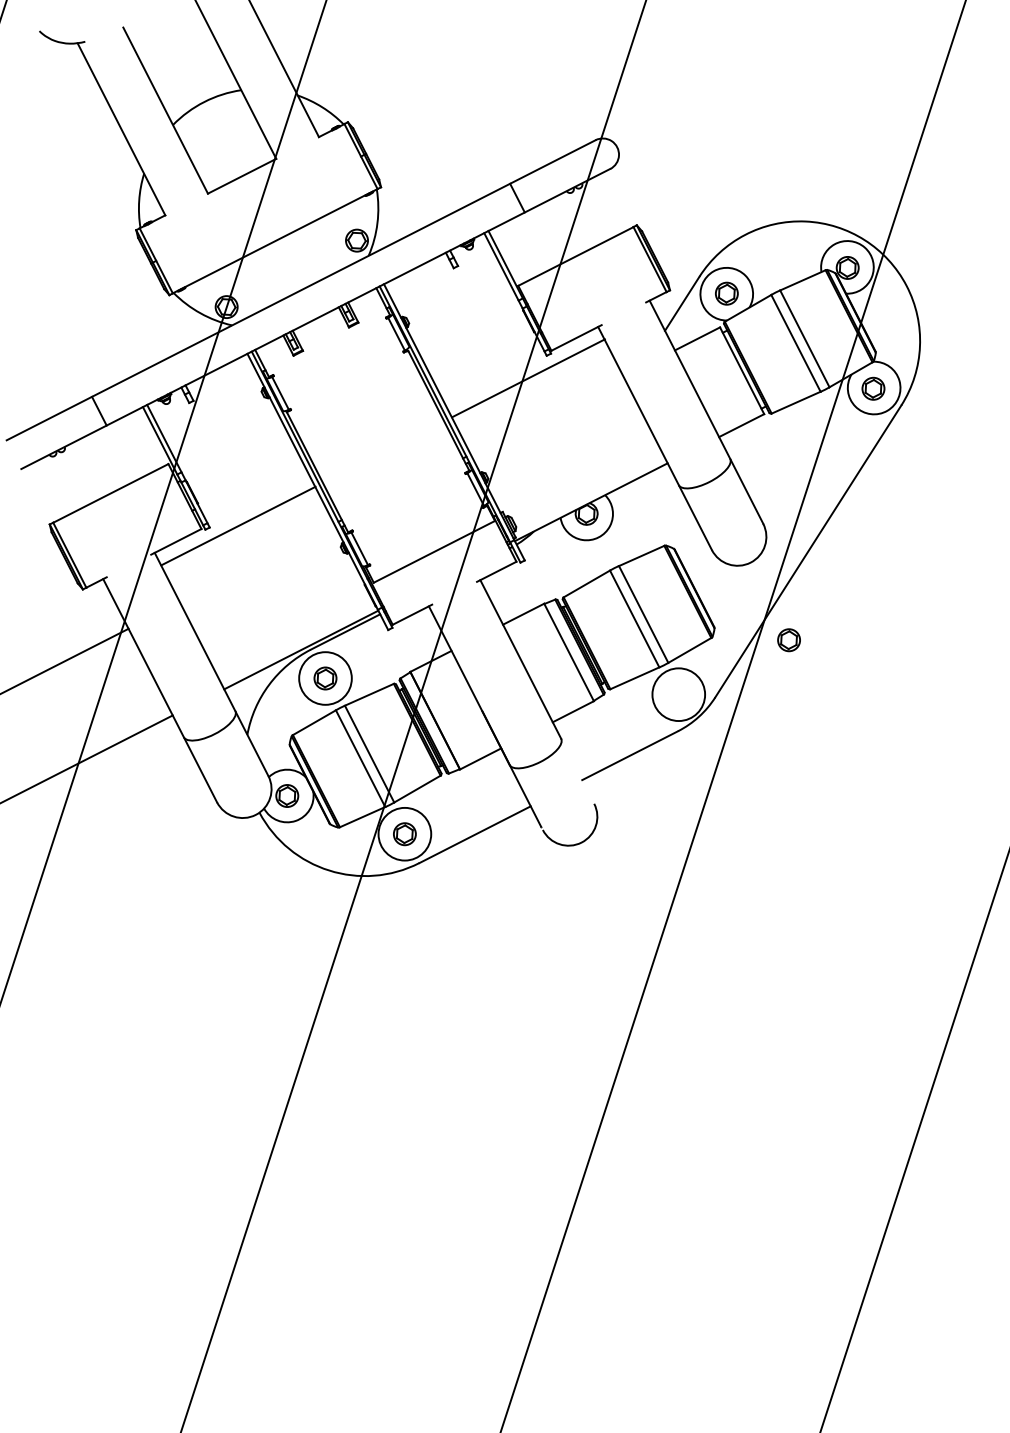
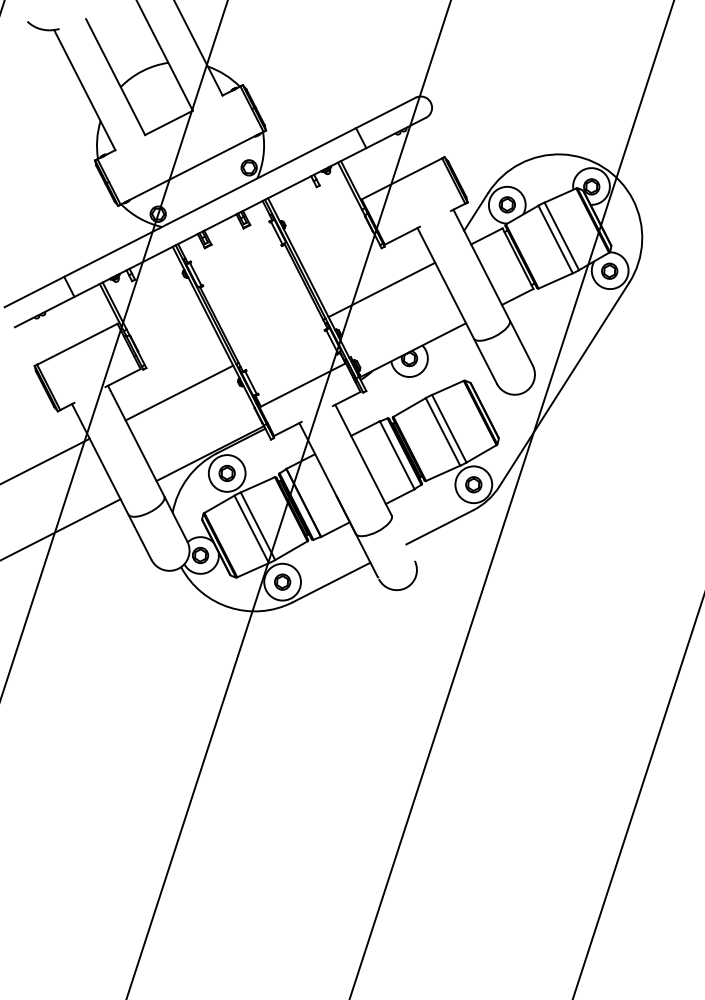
line: (527, 377) -> (381, 289), moved
line: (238, 525) -> (179, 392), moved
part: (788, 639) -> (473, 484), moved

